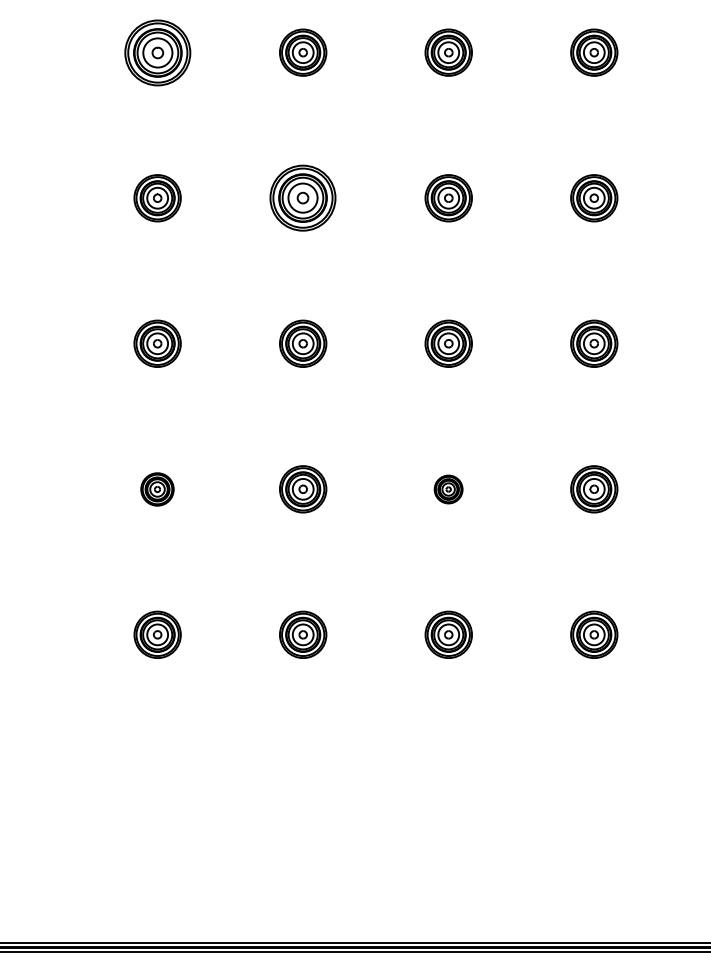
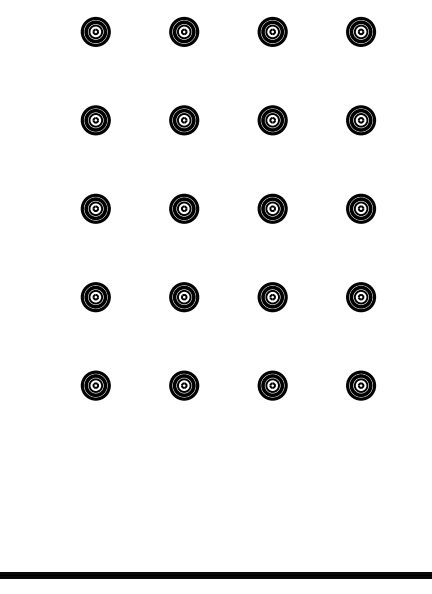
part: (157, 52) -> (95, 31), size x0.71
part: (303, 198) -> (184, 120), size x0.71
part: (157, 489) -> (95, 297), size x1.43
part: (448, 489) -> (272, 297), size x1.67

